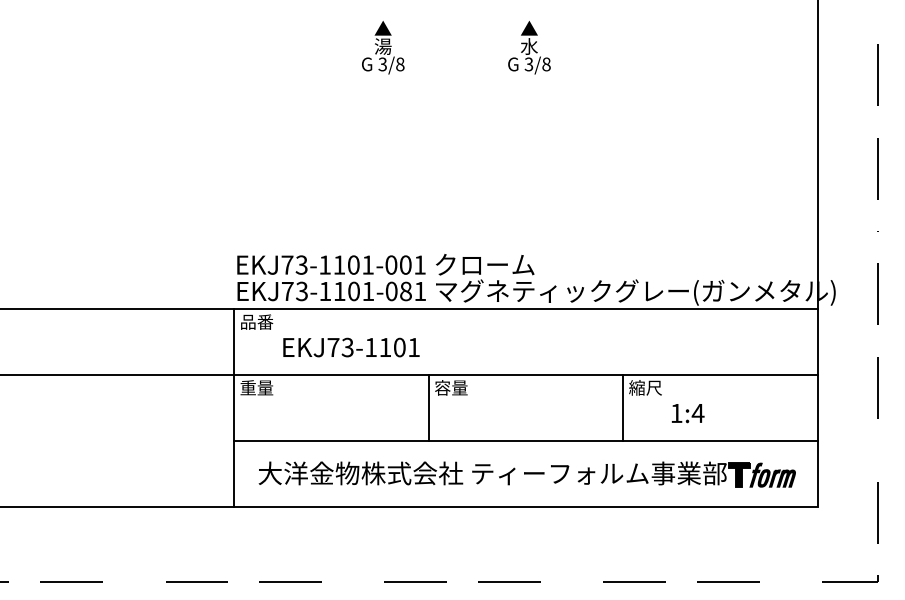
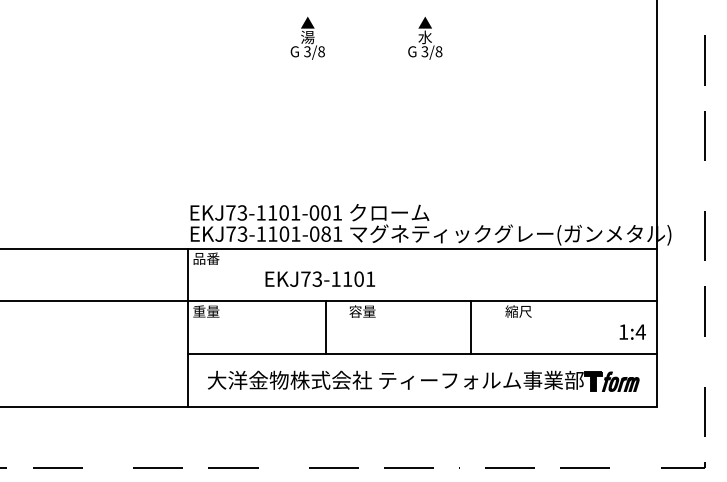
text: (350, 346) -> (319, 278), moved
line: (428, 407) -> (326, 327), moved
line: (623, 407) -> (470, 327), moved
text: (687, 412) -> (632, 331), moved

